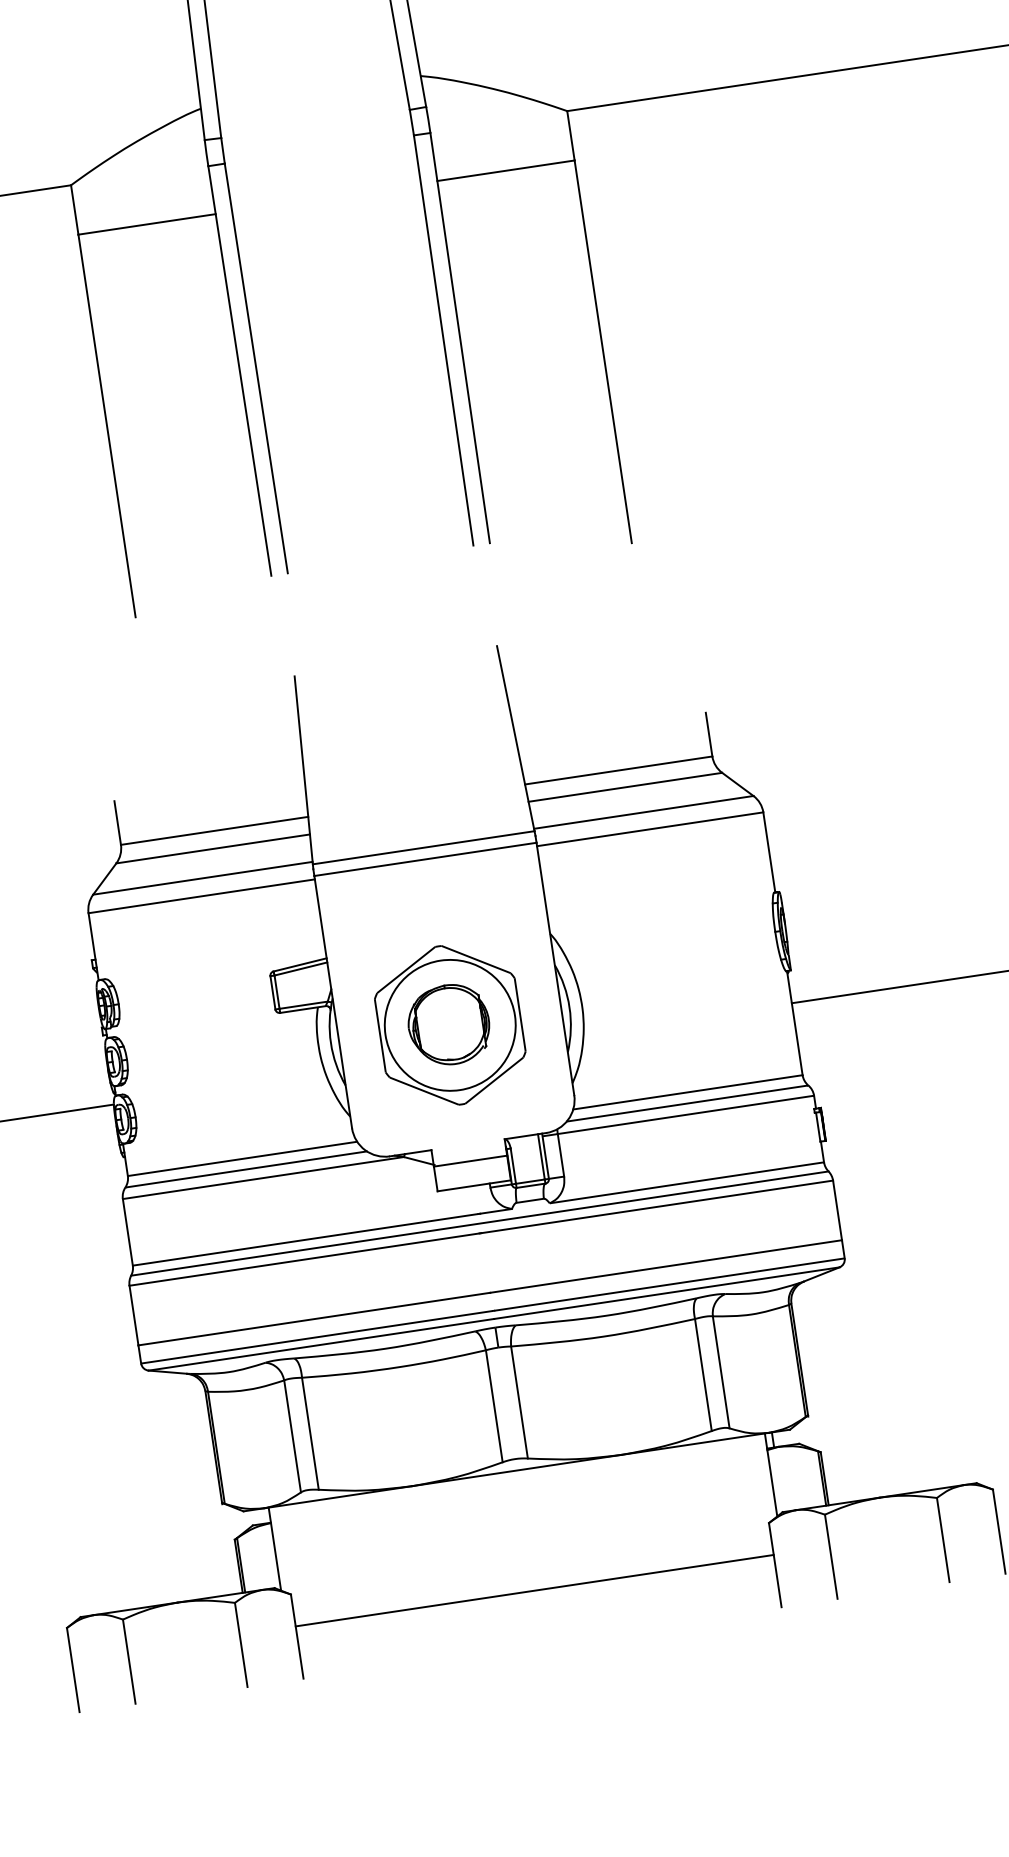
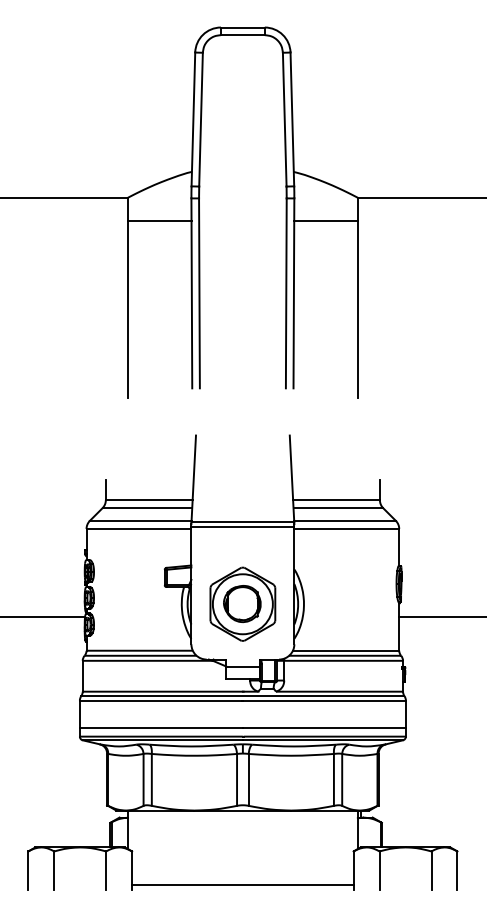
line: (533, 1591) -> (242, 885), moved

